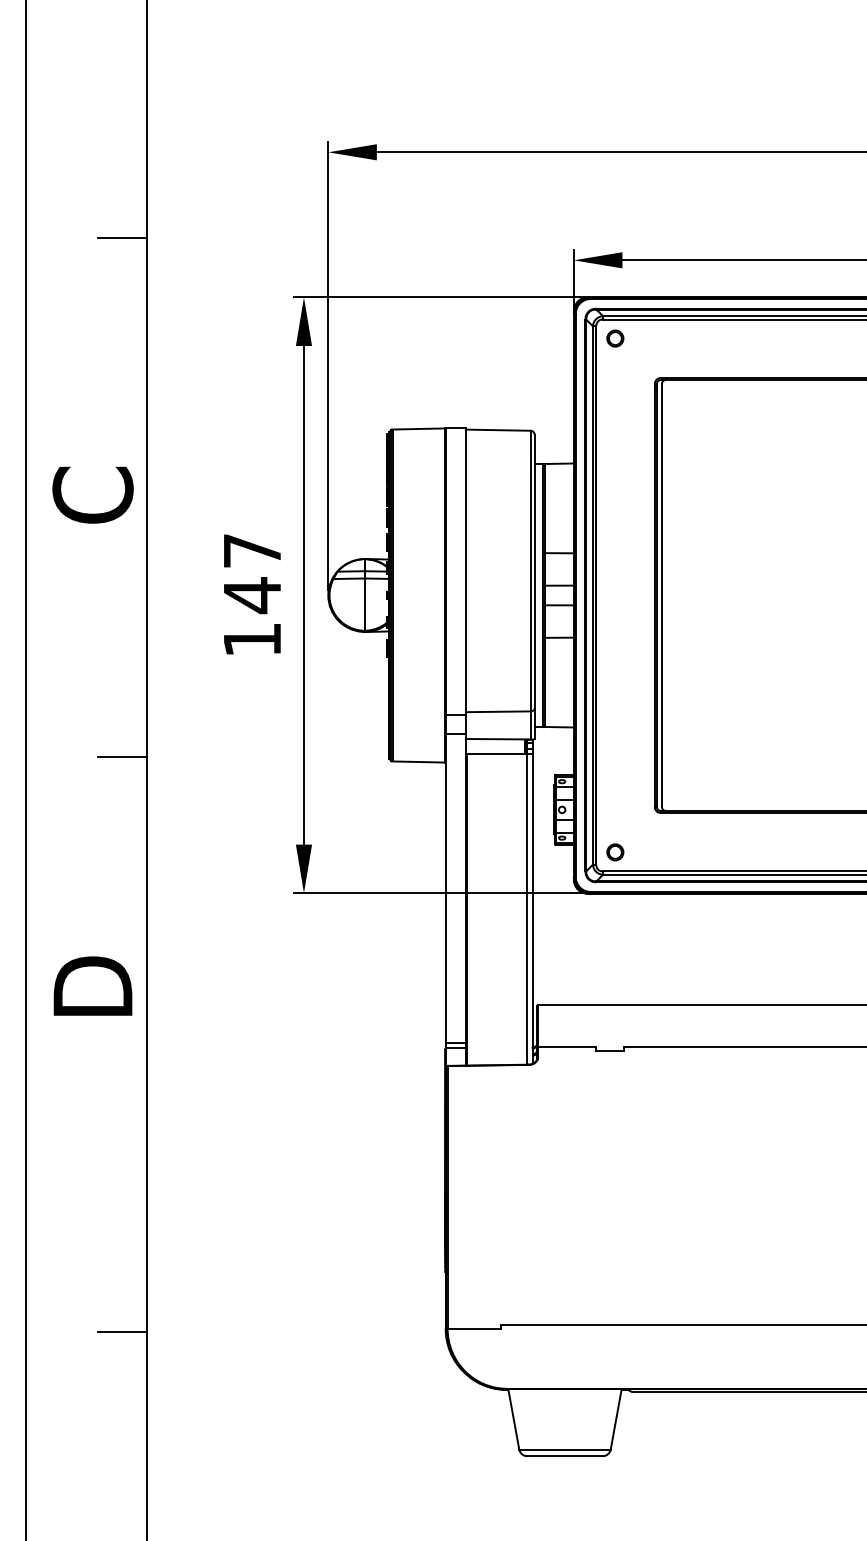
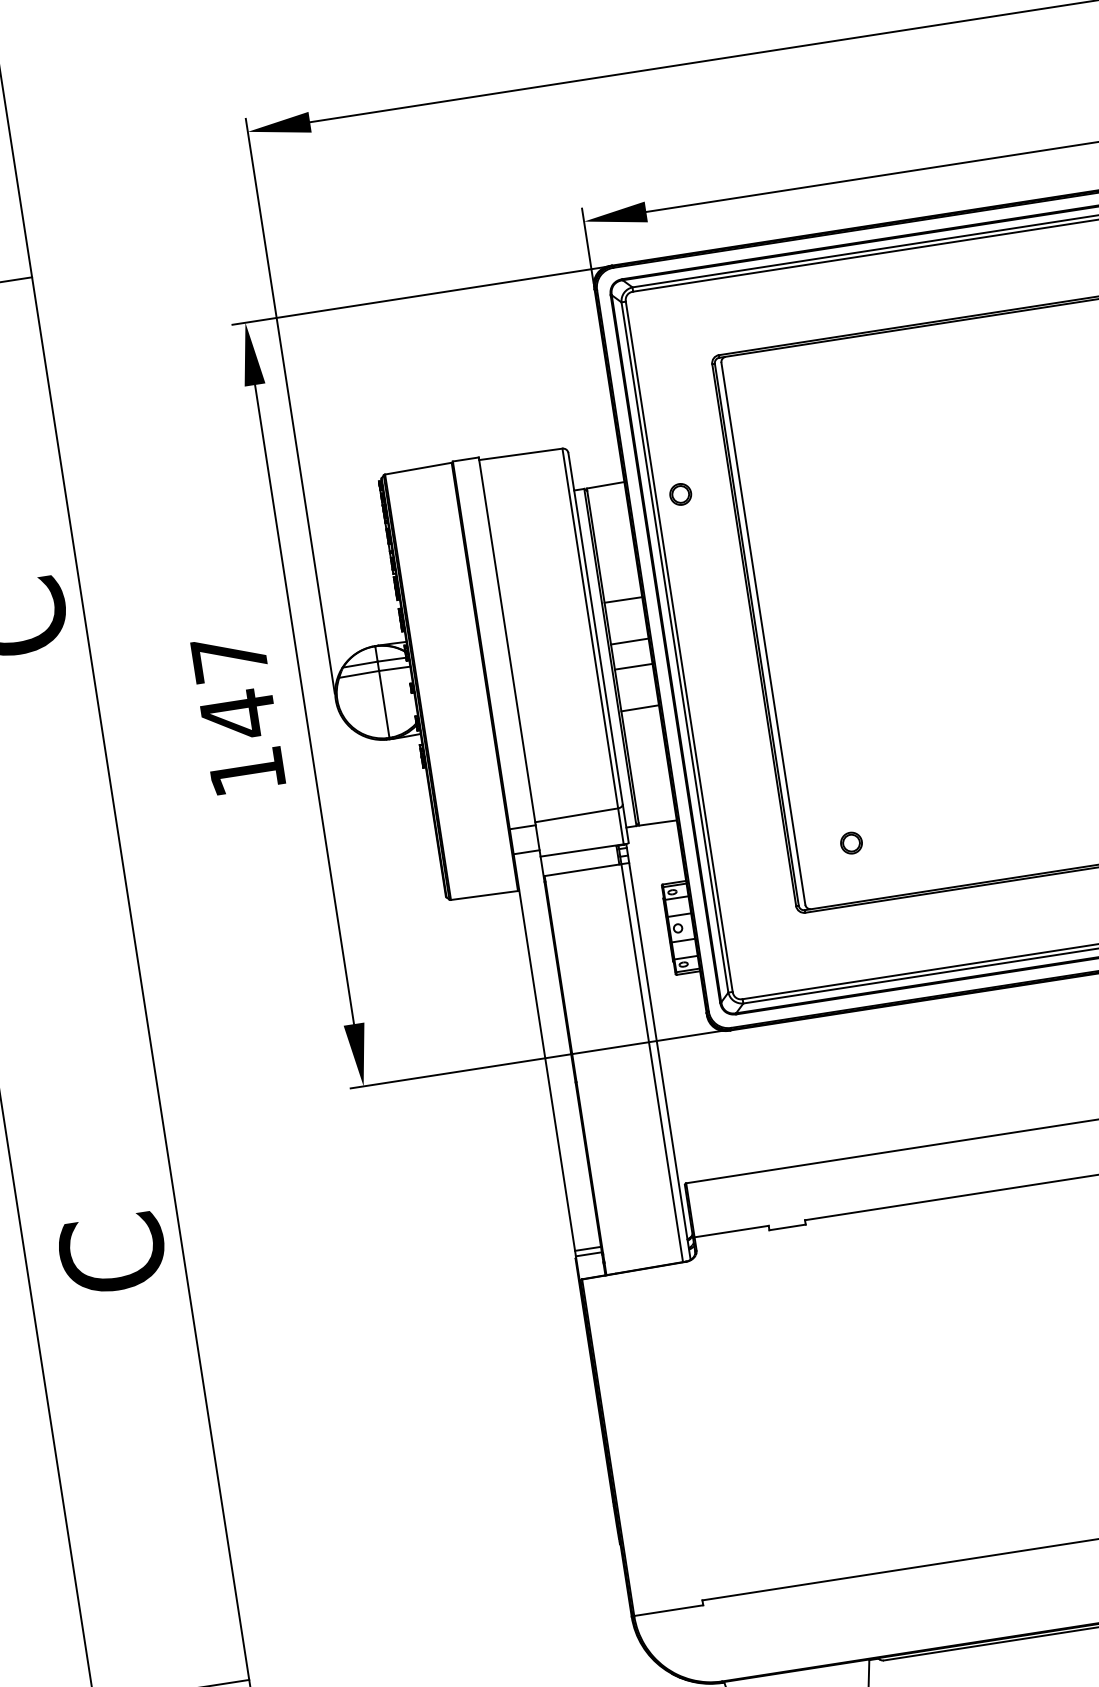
circle: (615, 338) -> (680, 494), moved
line: (121, 757) -> (102, 948), removed
circle: (615, 852) -> (851, 843), moved
text: (92, 987) -> (111, 1249), D -> C

